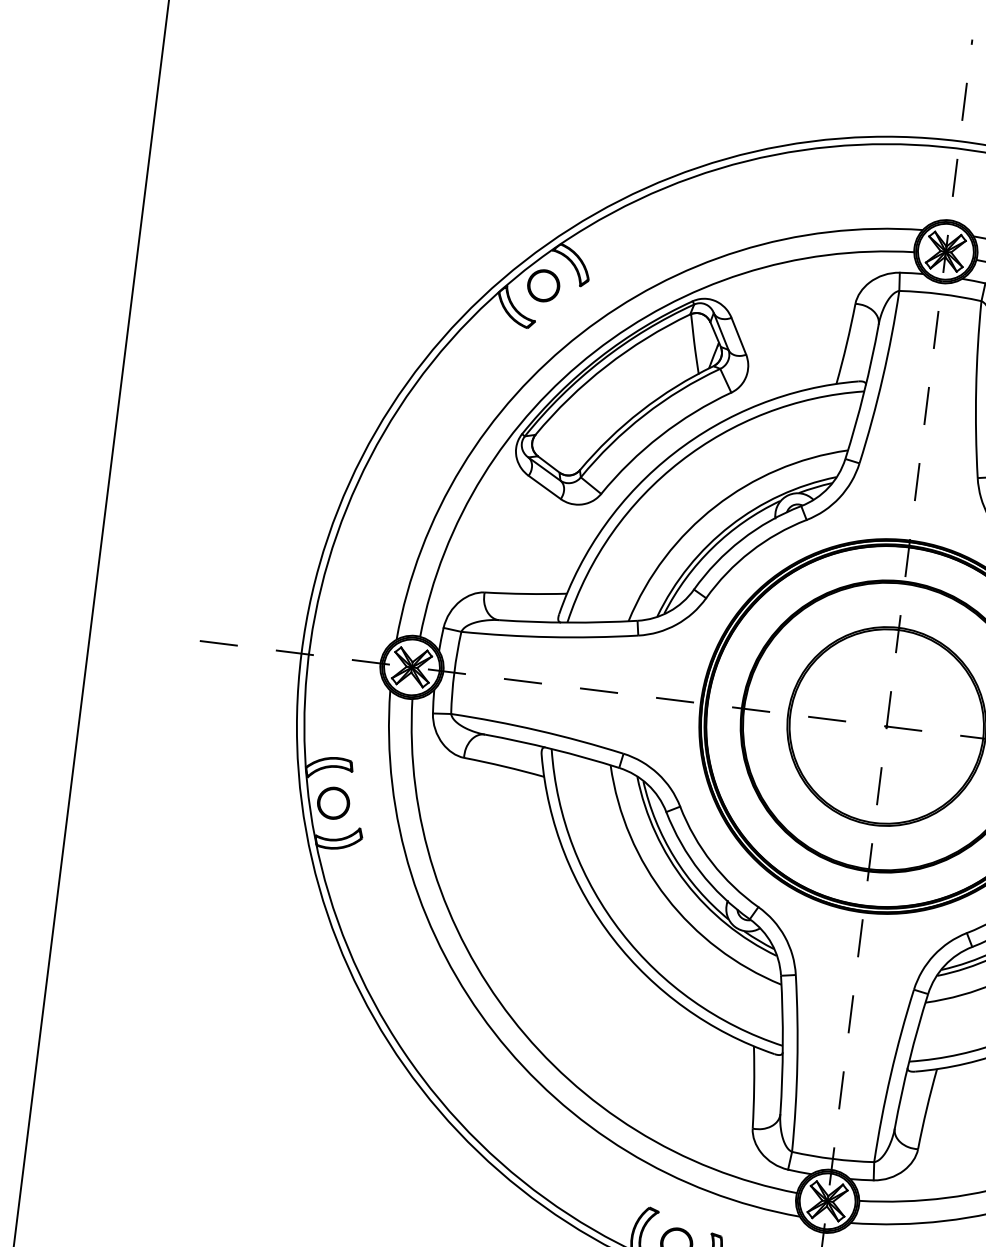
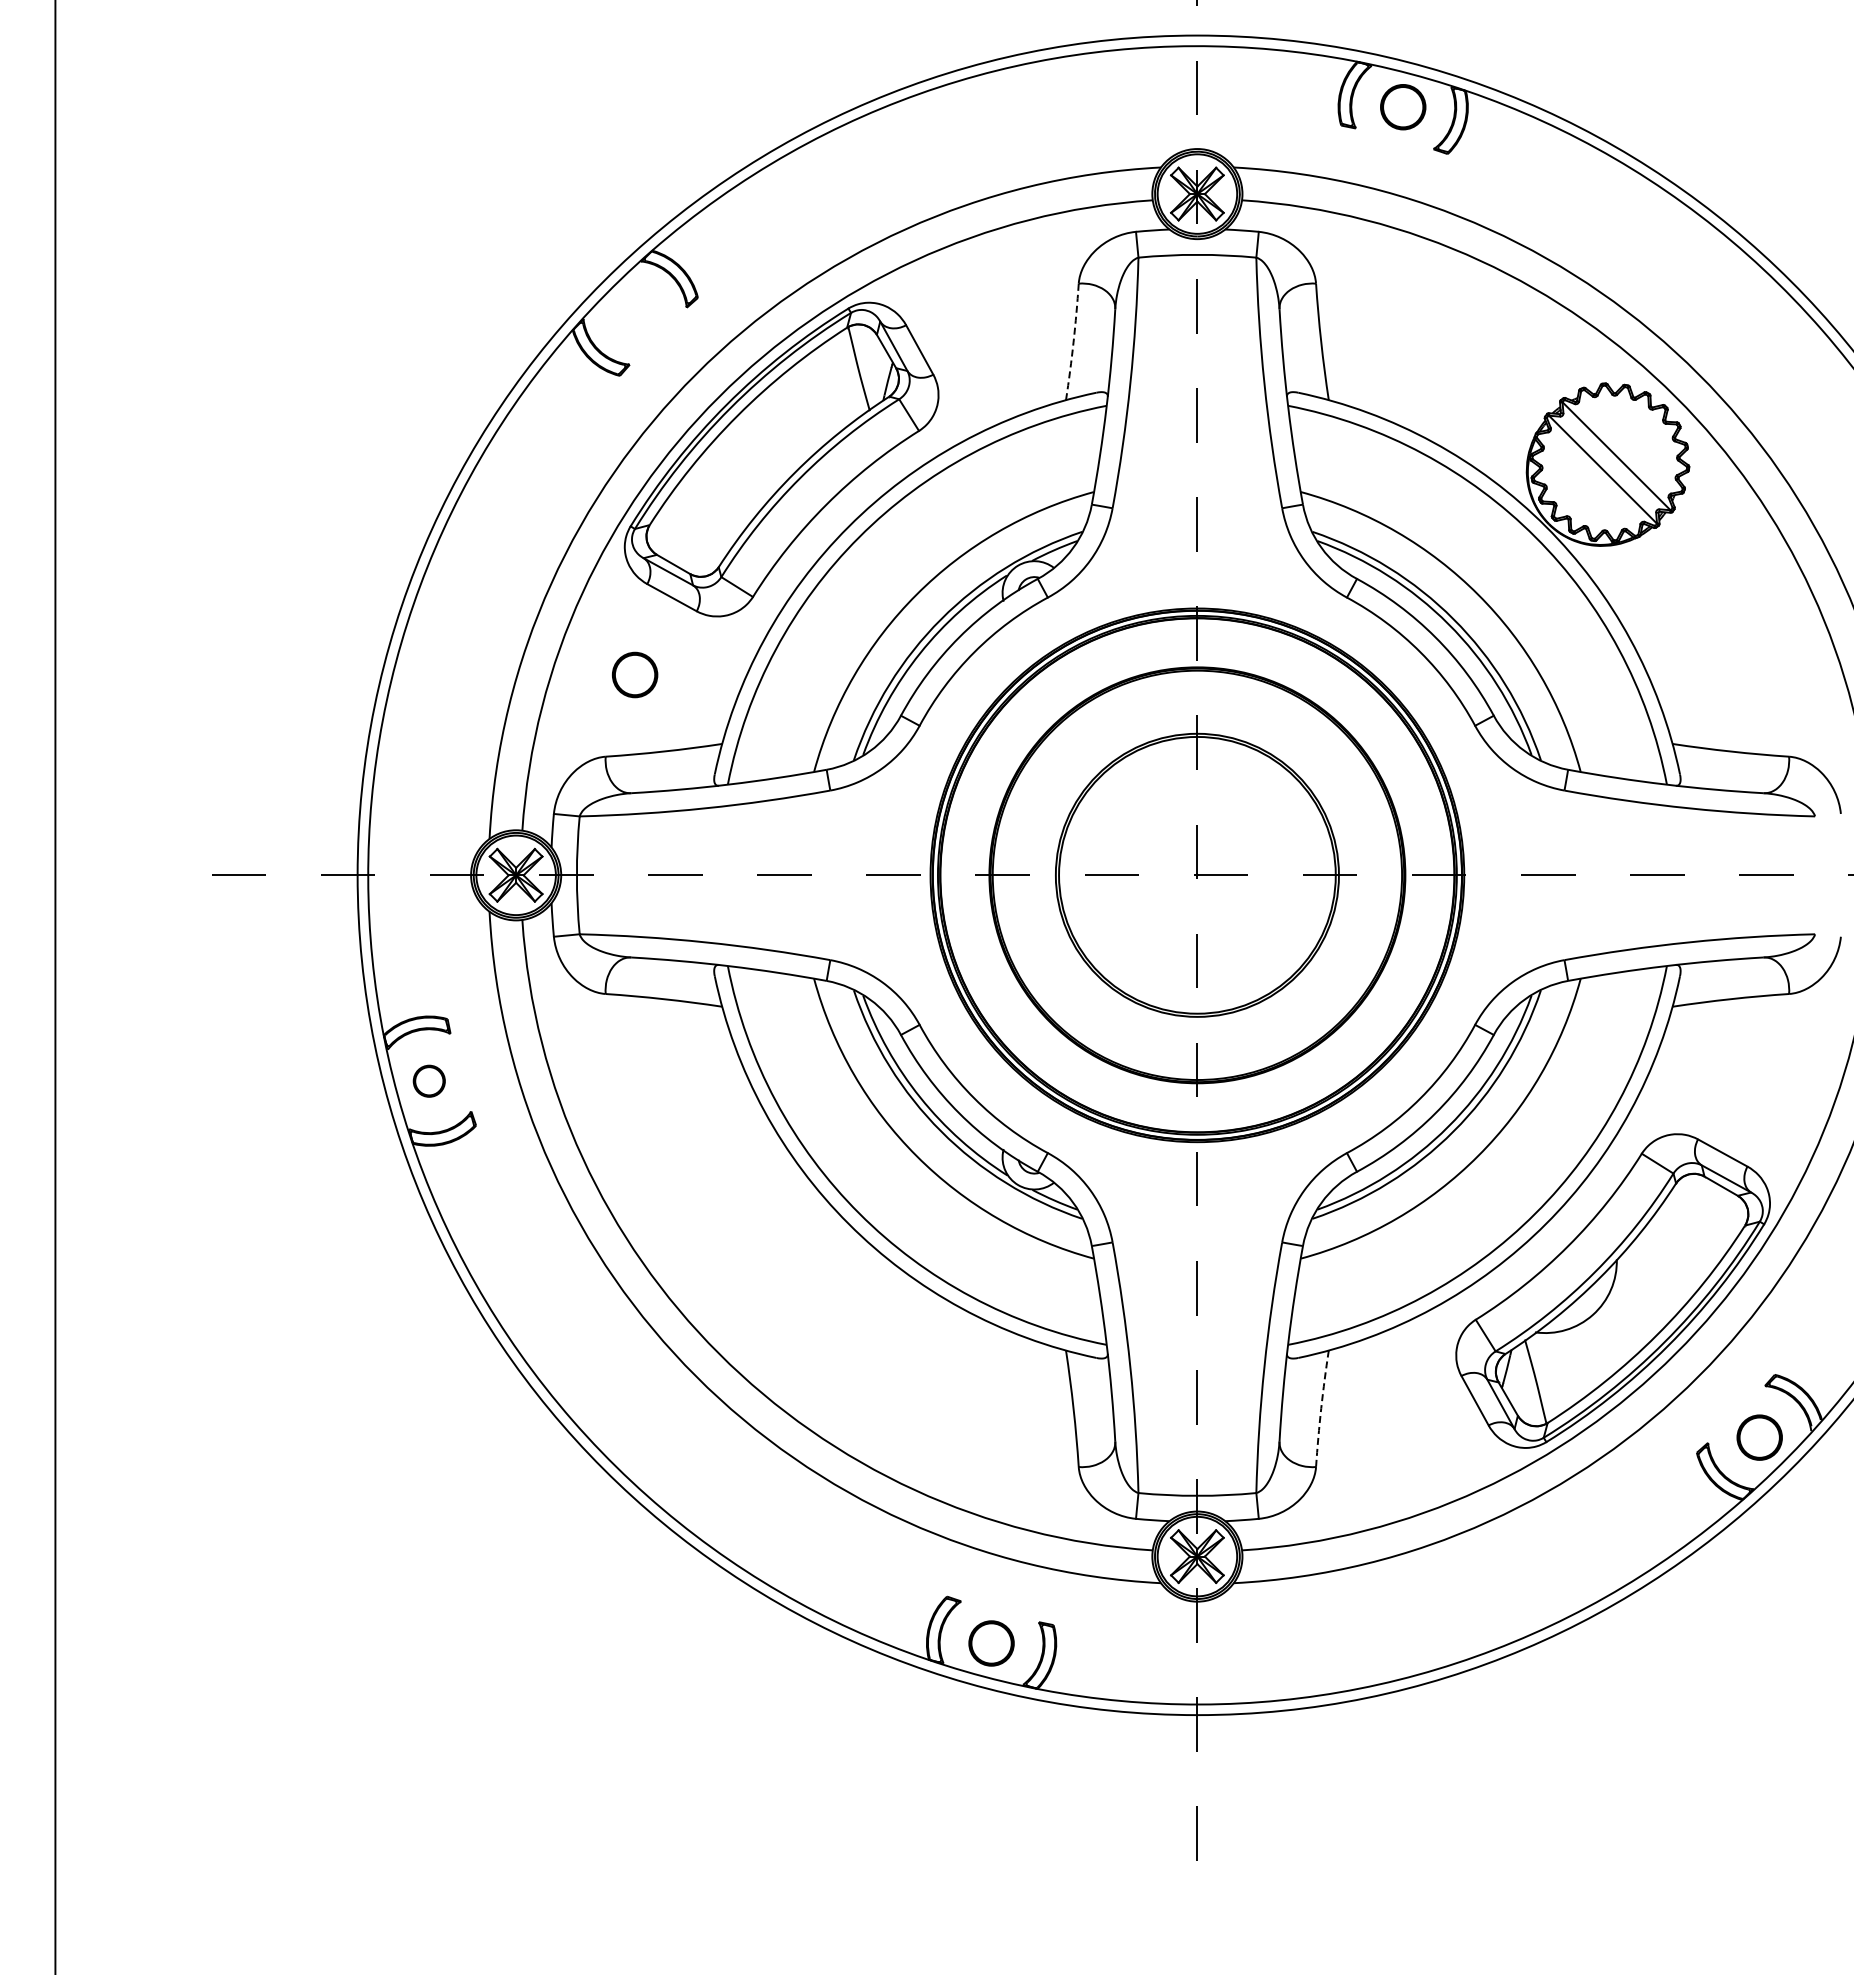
part: (544, 285) -> (635, 674), moved
arc: (846, 344) -> (1073, 342), solid -> dashed
part: (333, 803) -> (429, 1081), size x0.7
arc: (926, 1108) -> (1321, 1408), solid -> dashed

